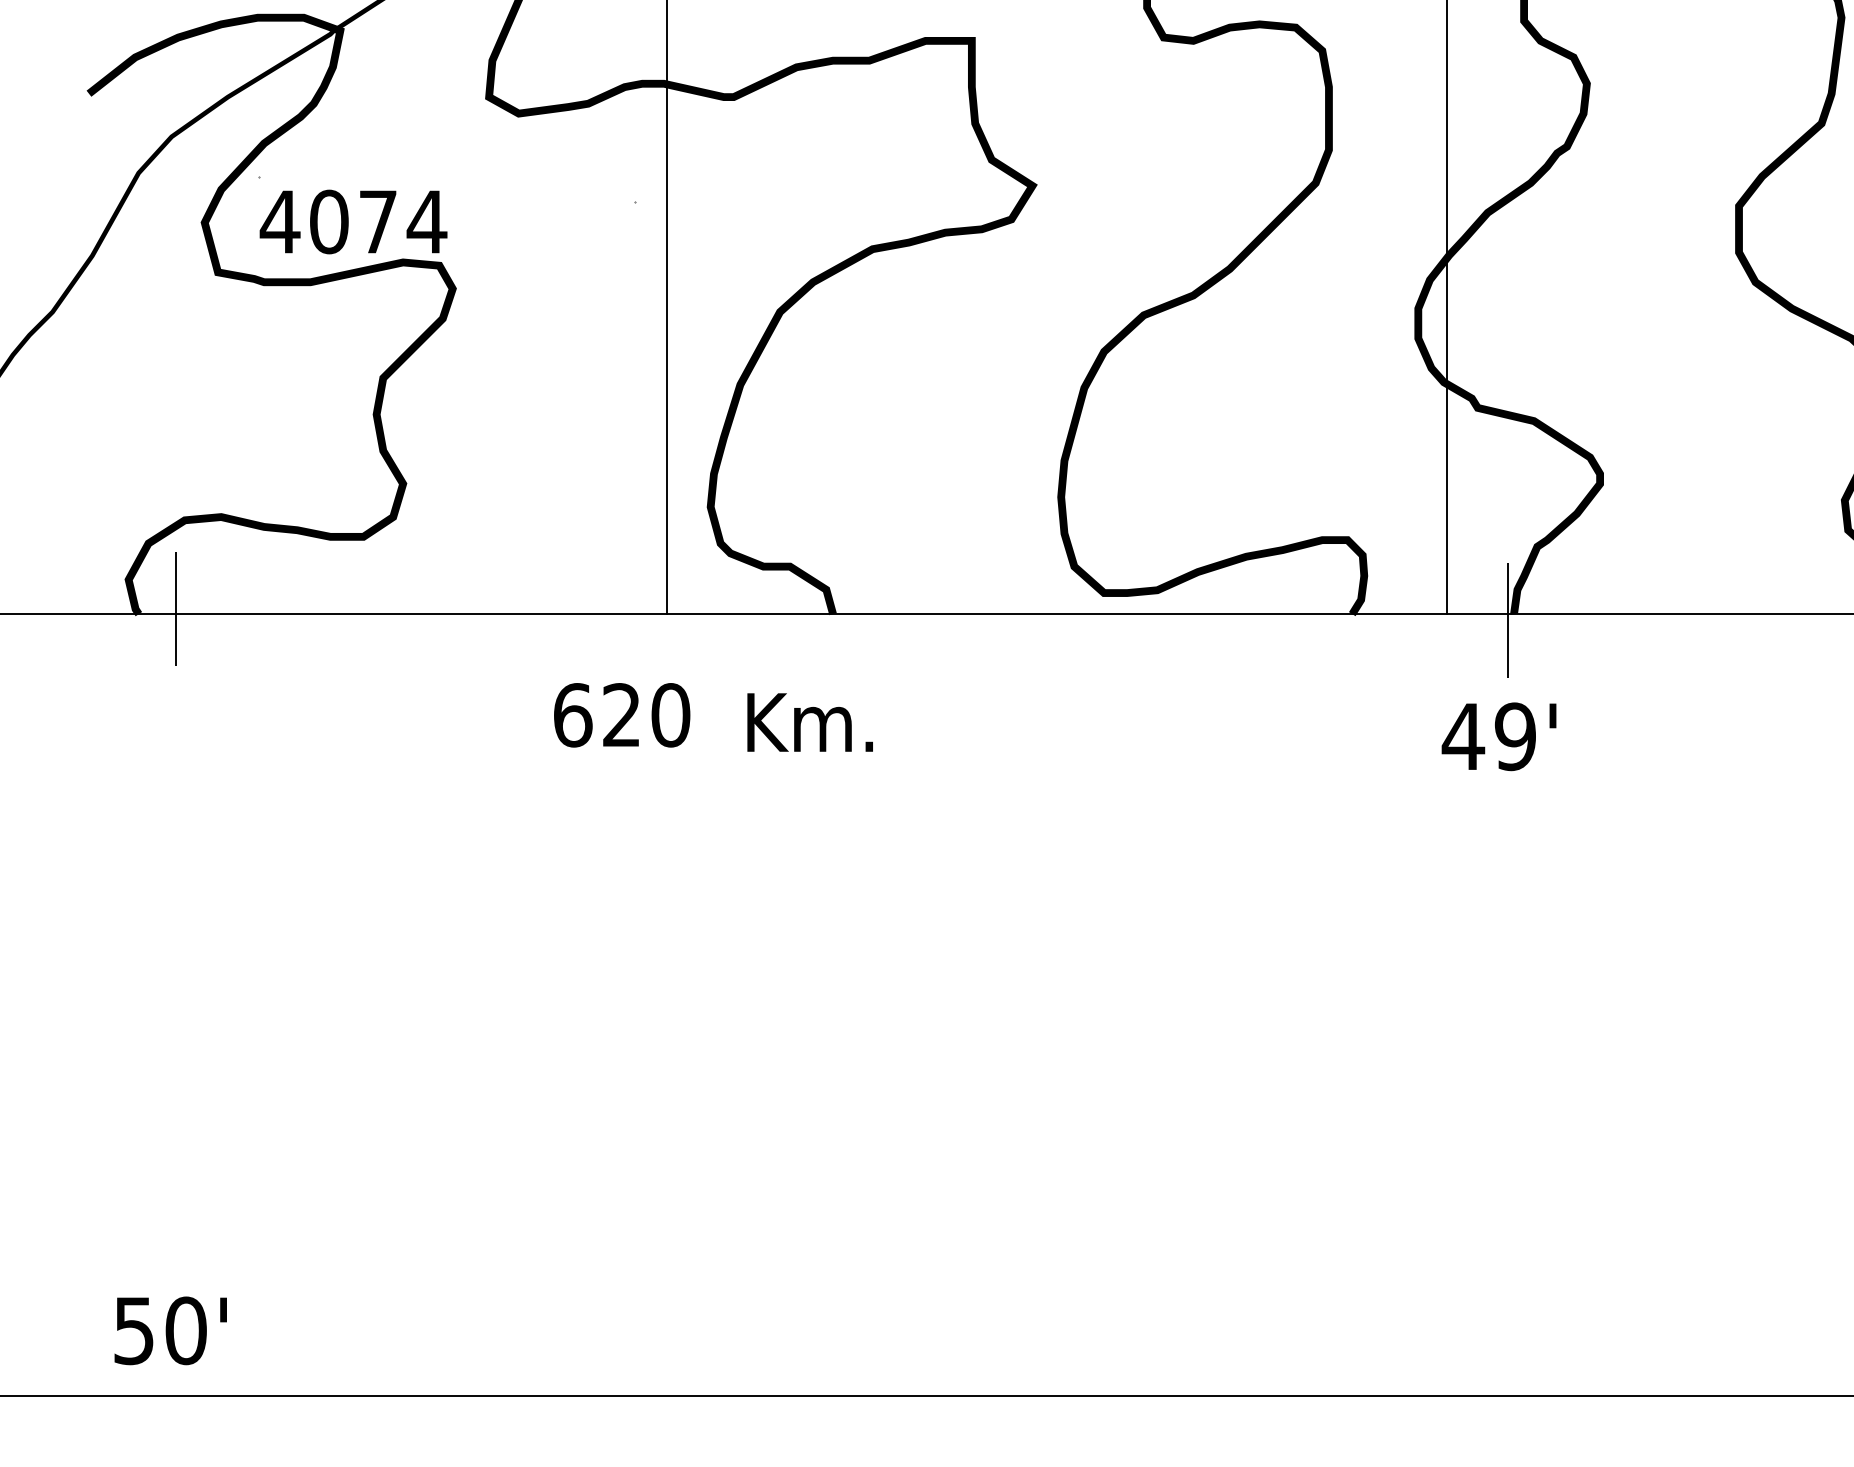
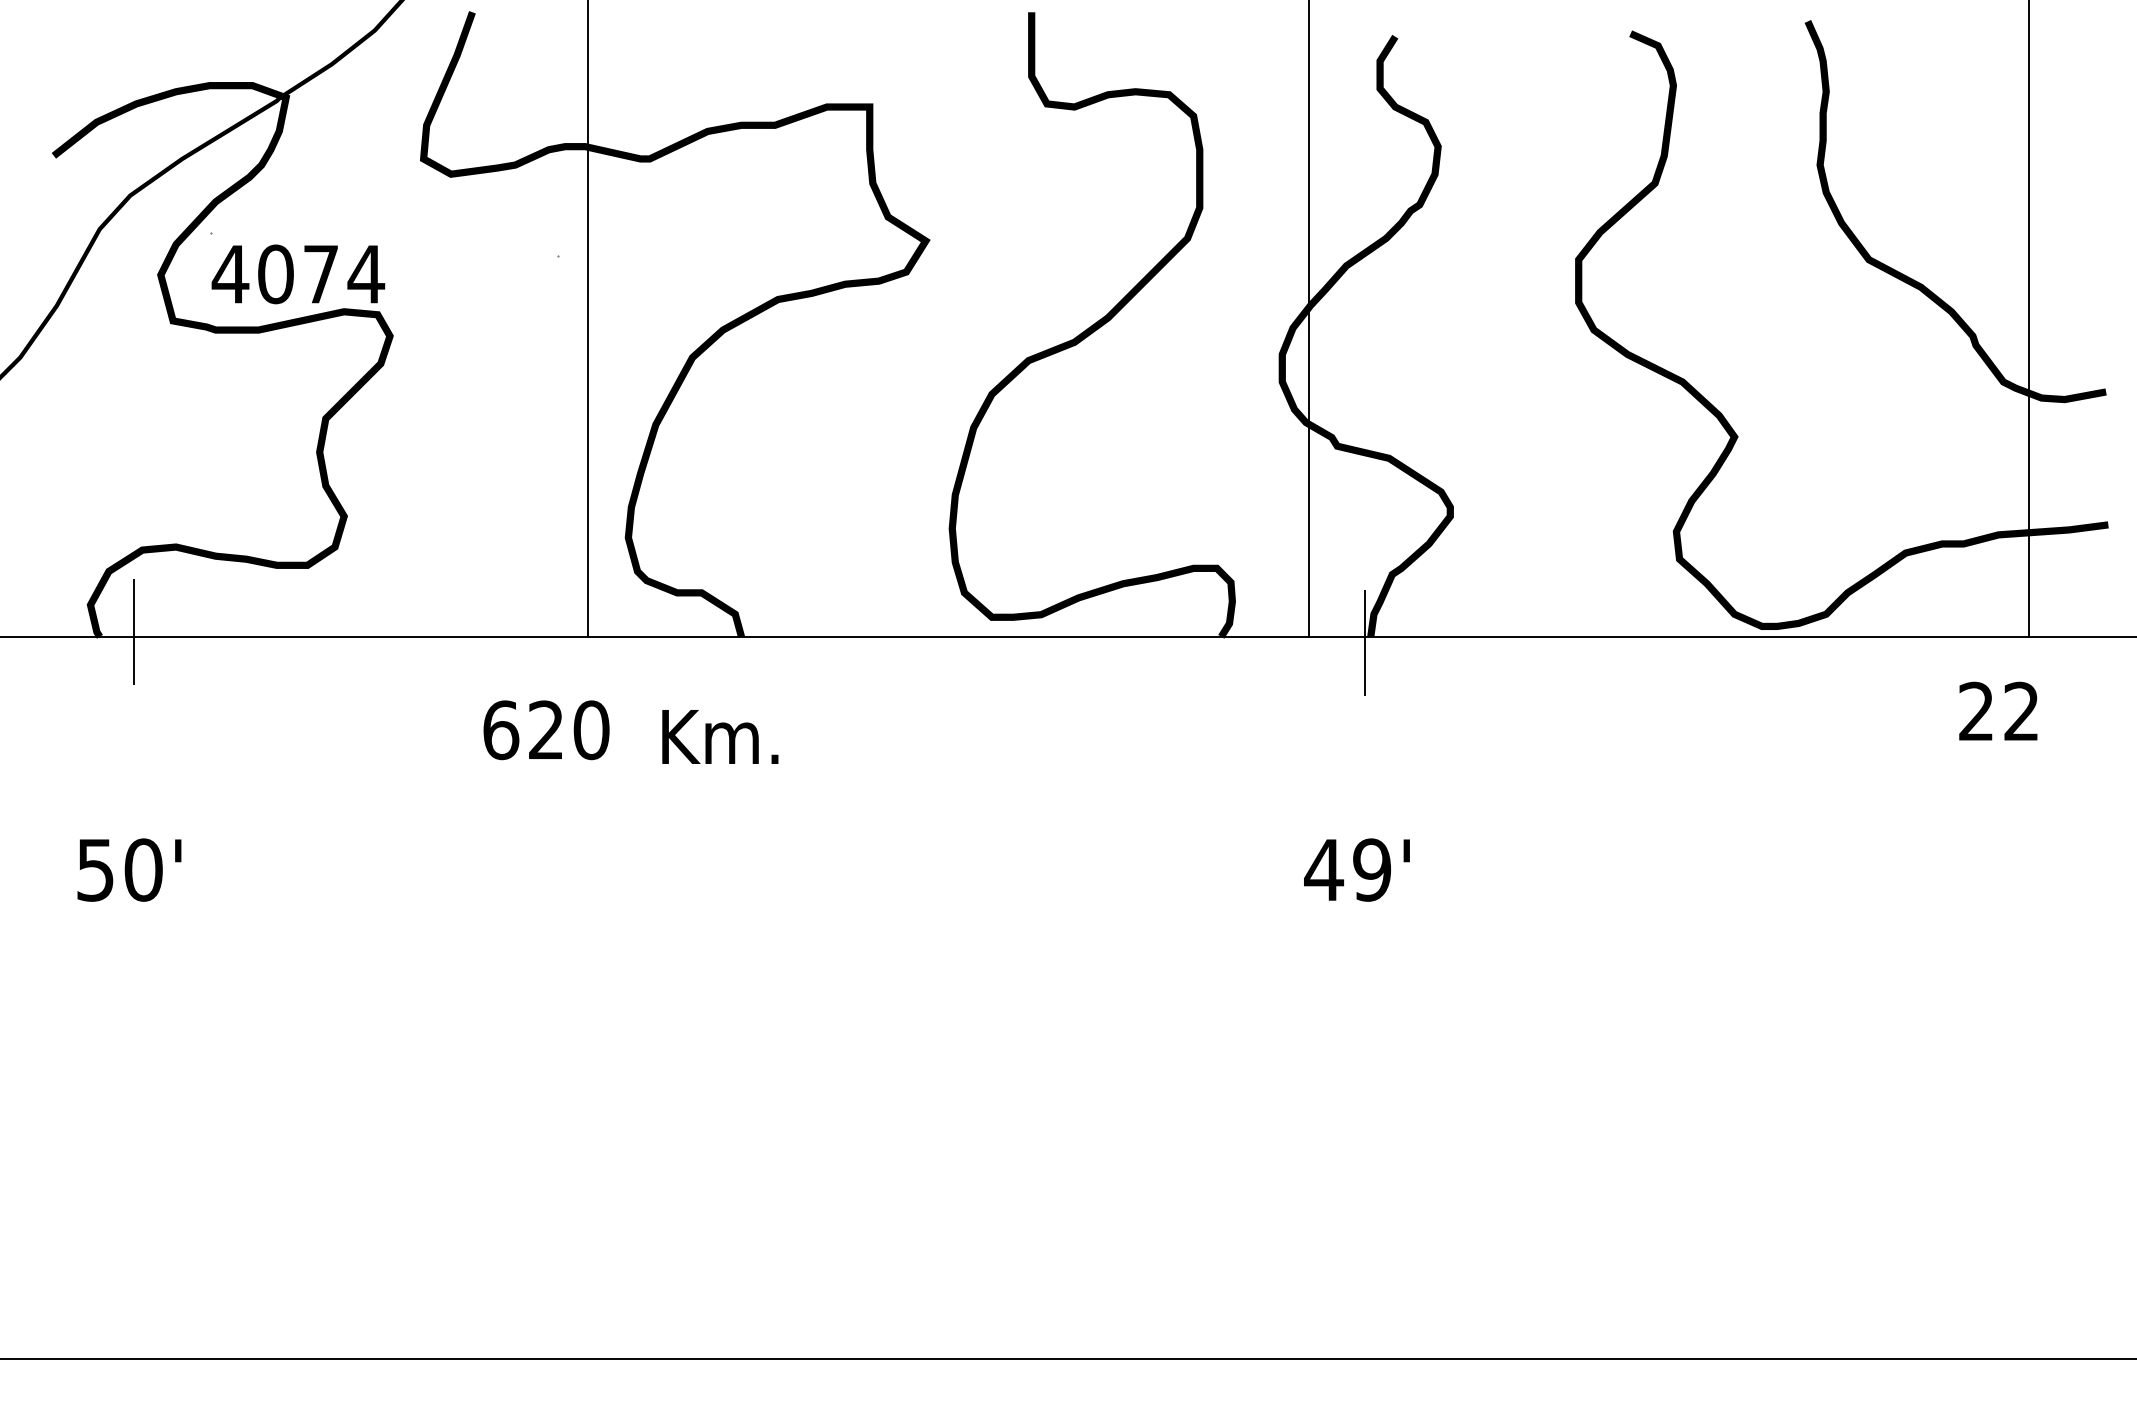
text: (1498, 736) -> (1356, 869), moved
text: (170, 1330) -> (129, 869), moved

